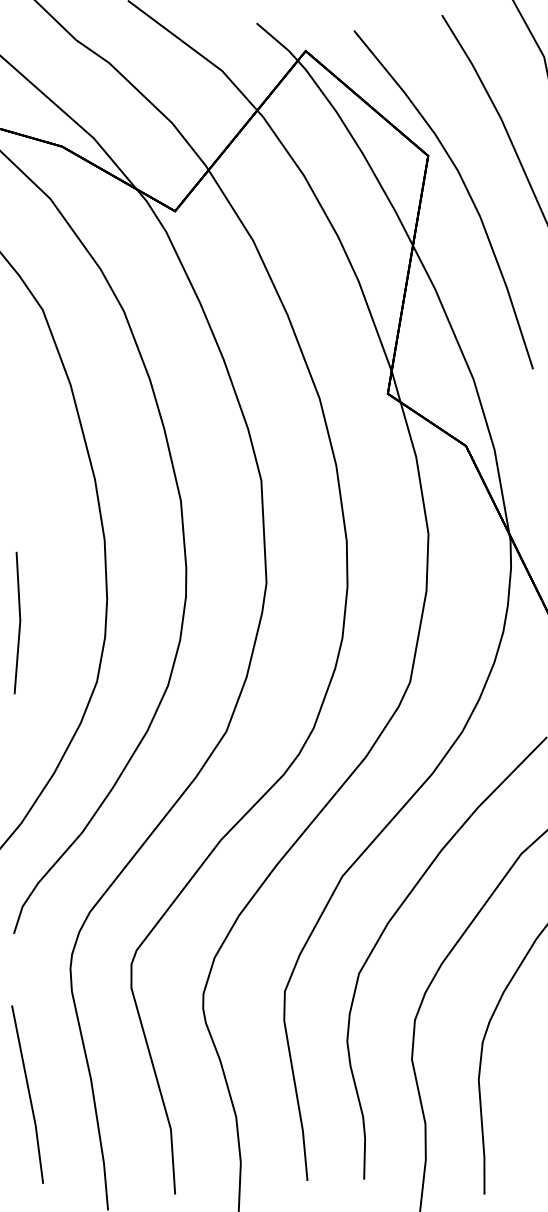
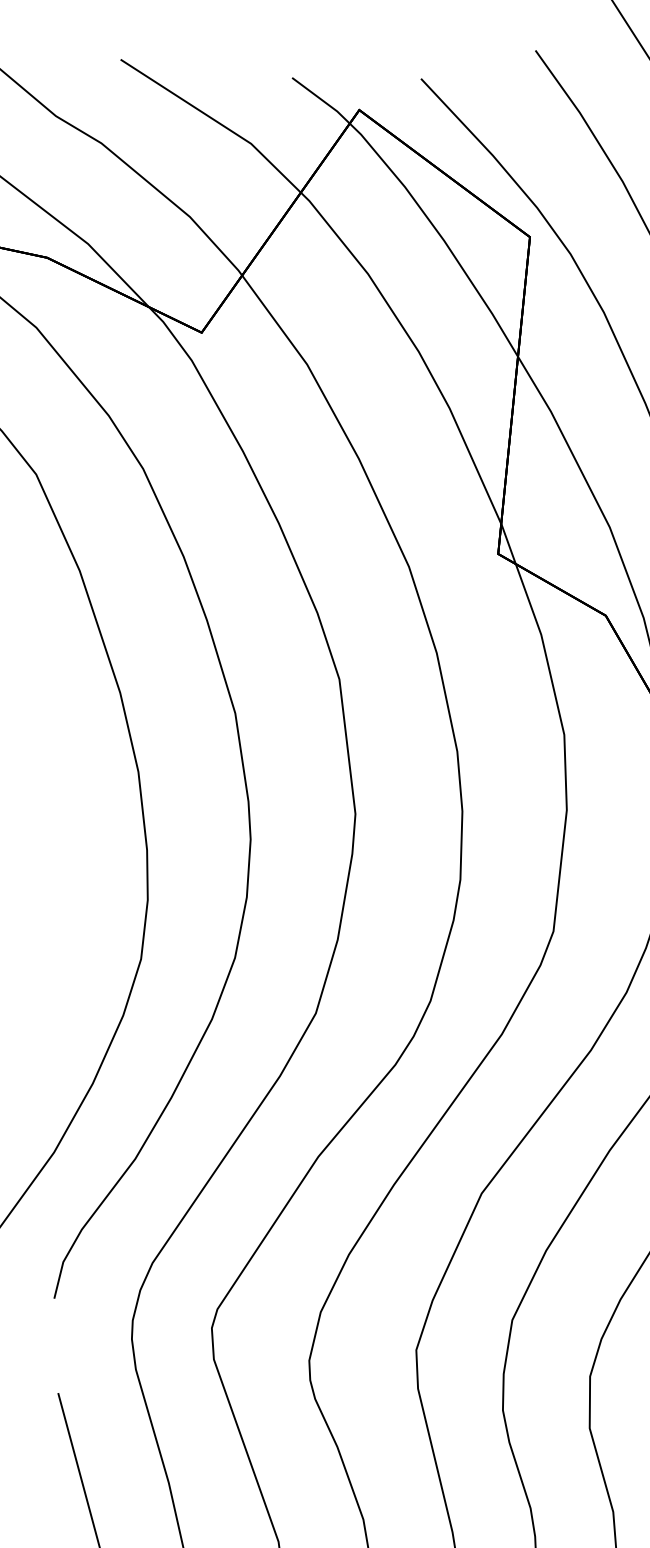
part: (17, 622) -> (31, 888), removed

